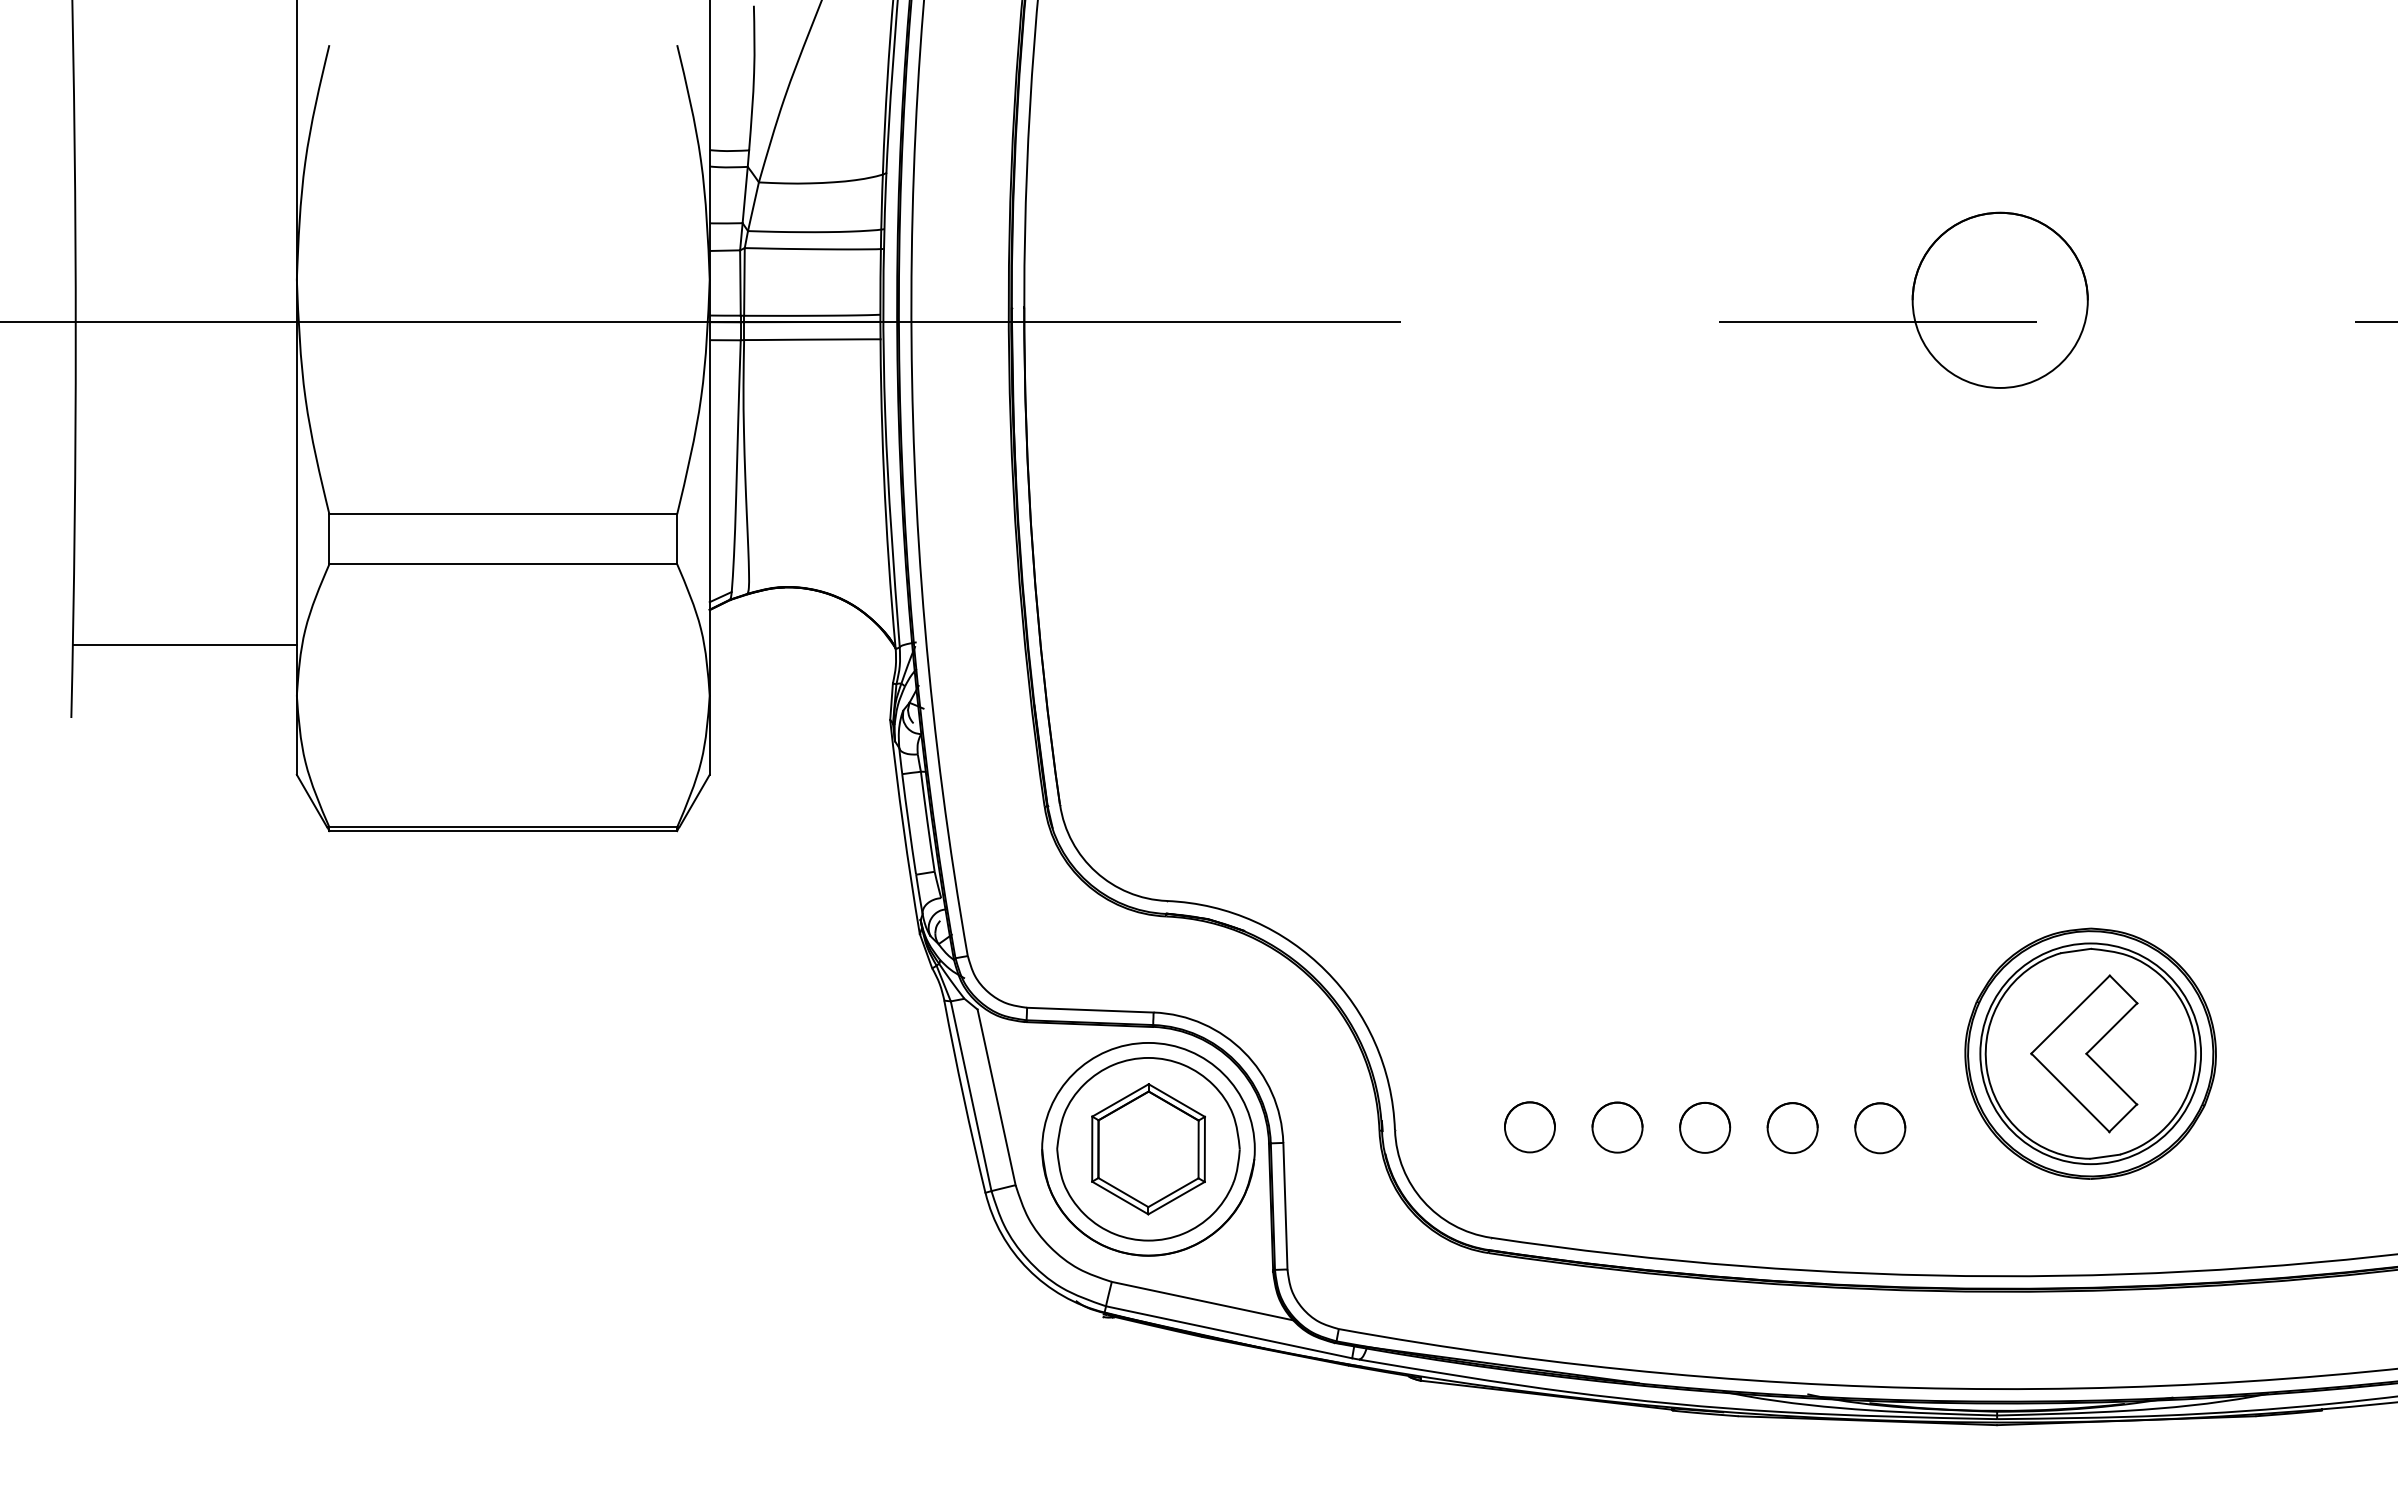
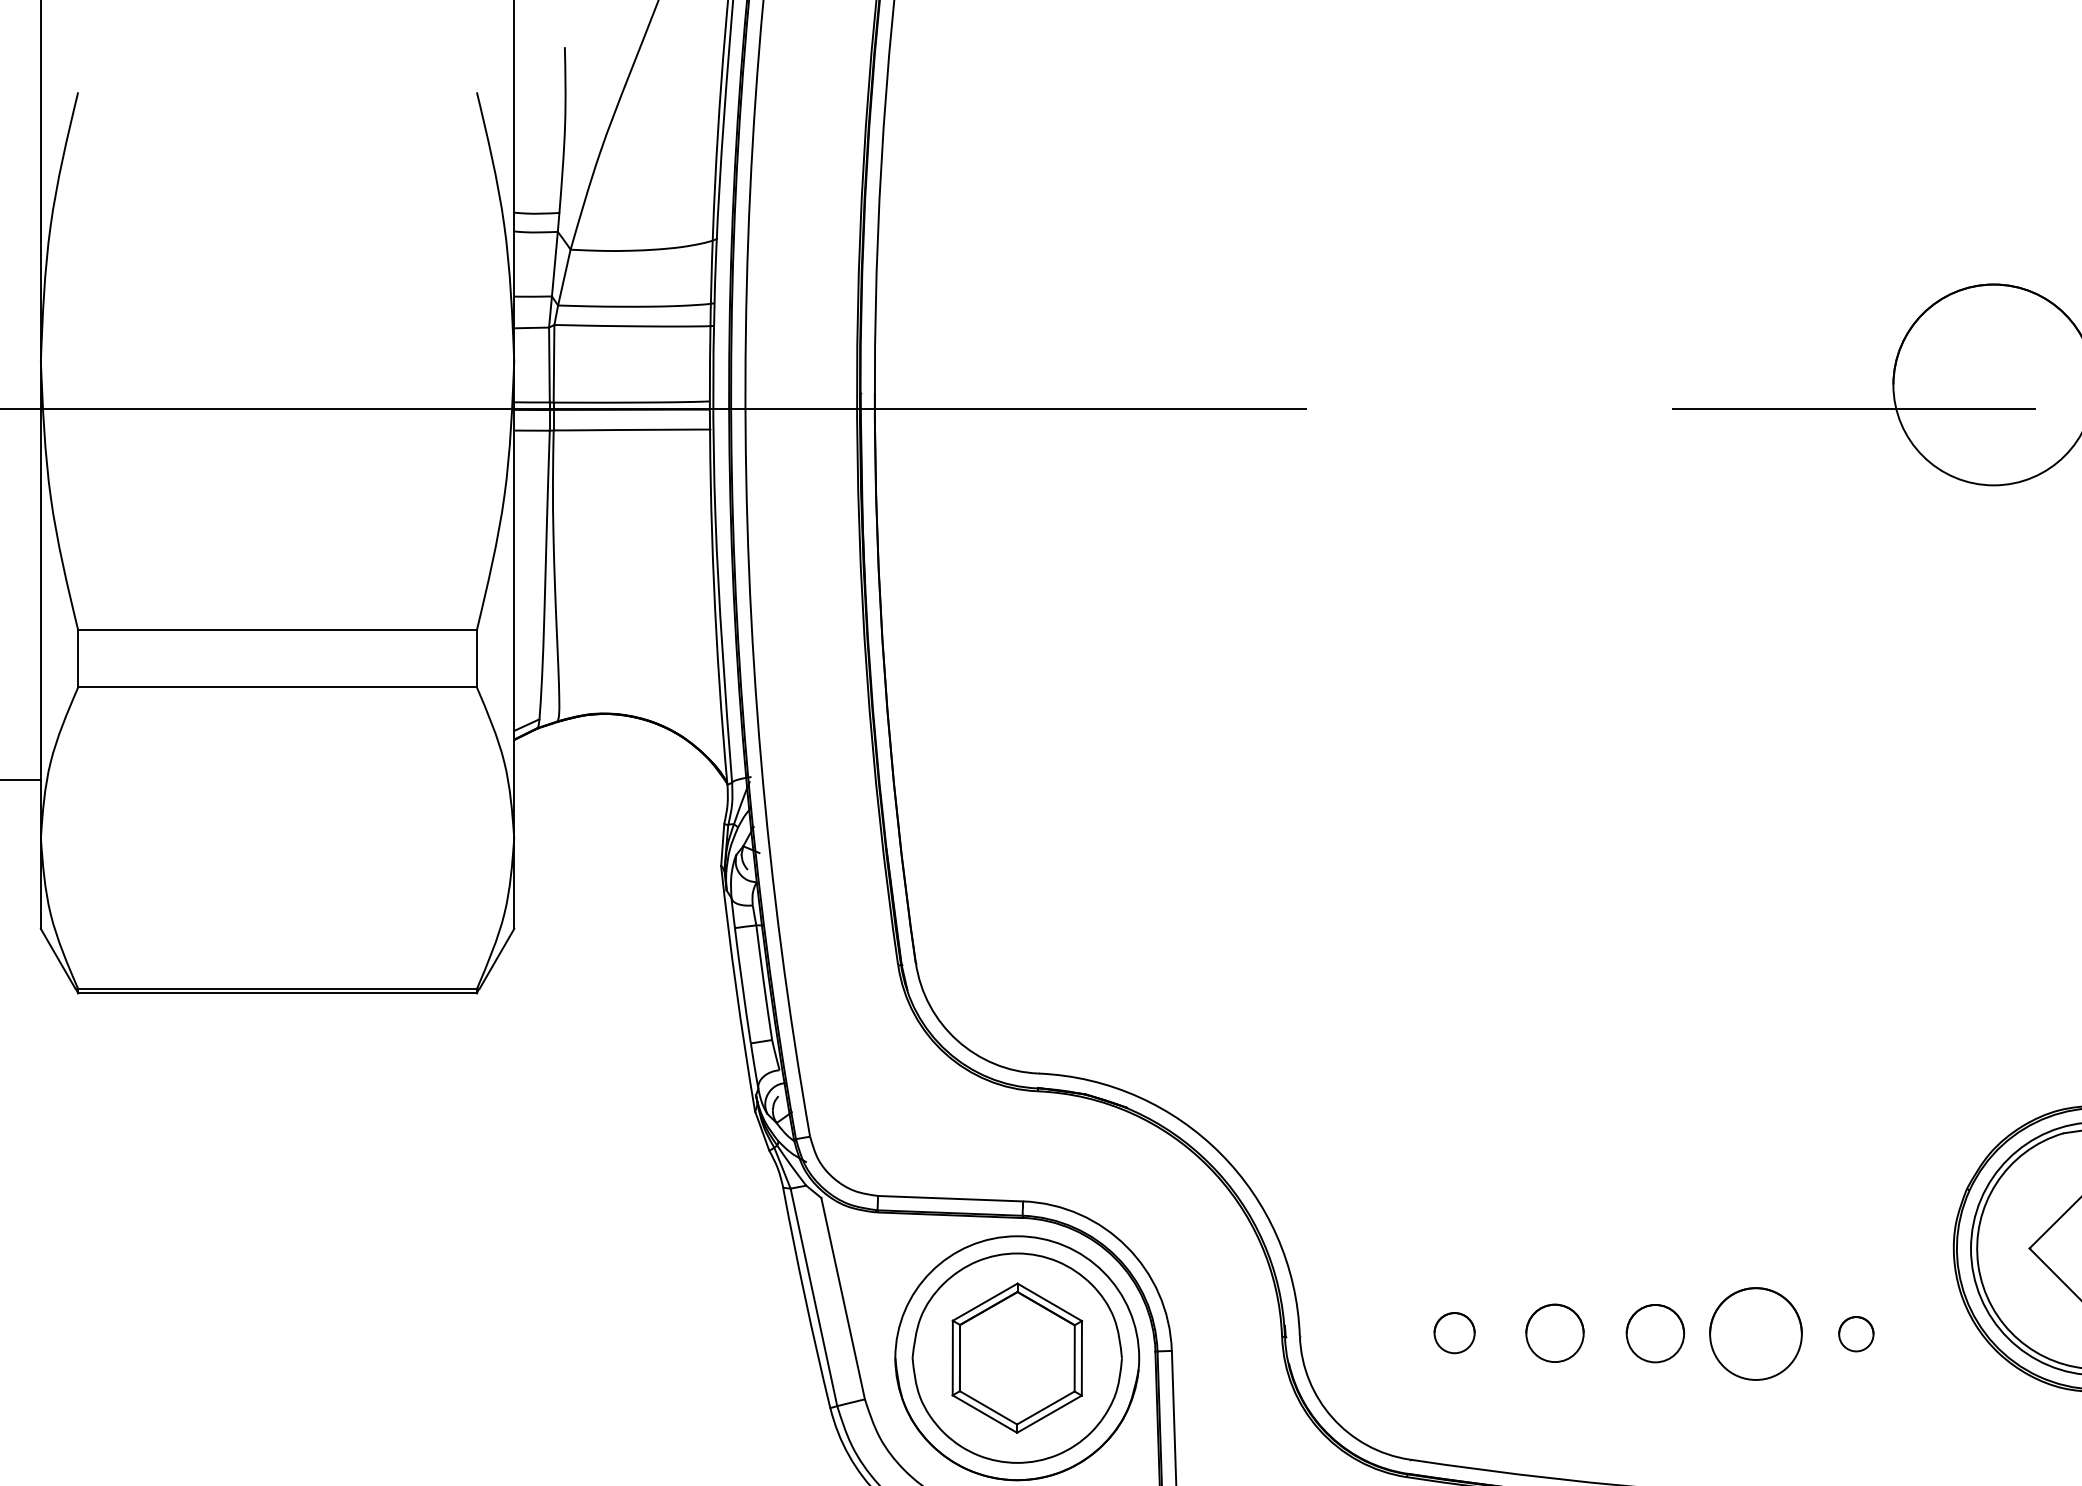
circle: (1529, 1127) -> (1454, 1333), size x0.7
circle: (1792, 1127) -> (1755, 1333), size x1.6
circle: (1880, 1128) -> (1856, 1334), size x0.6

